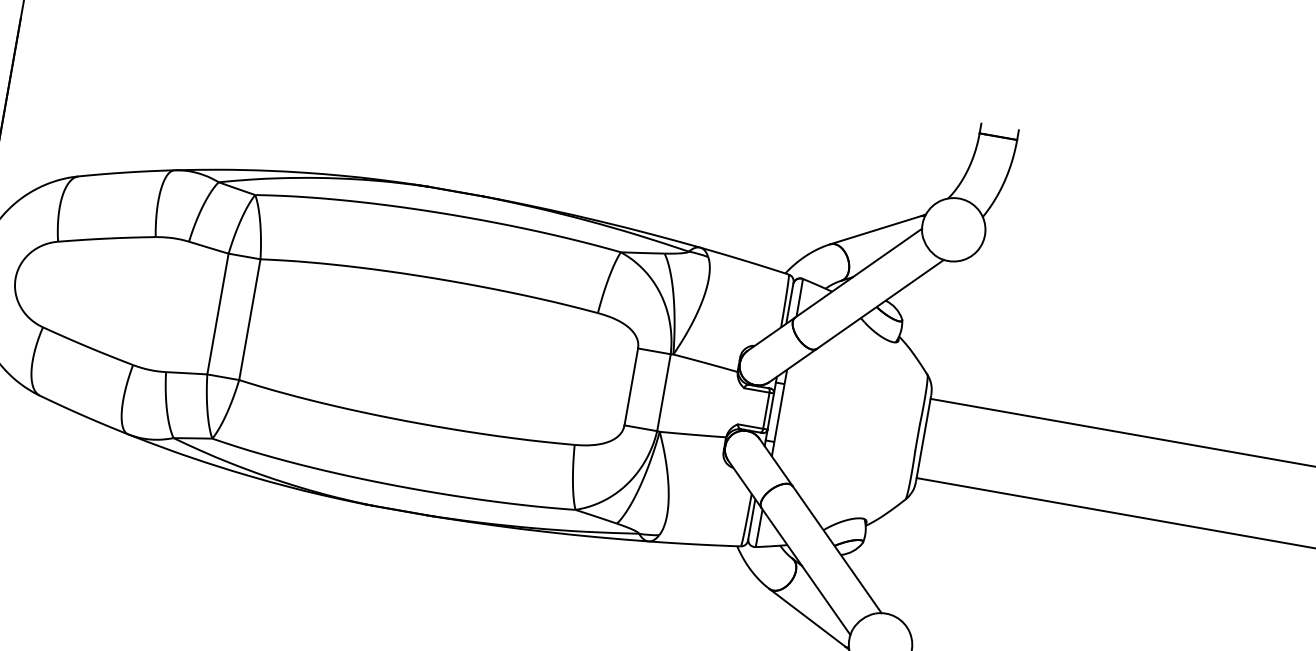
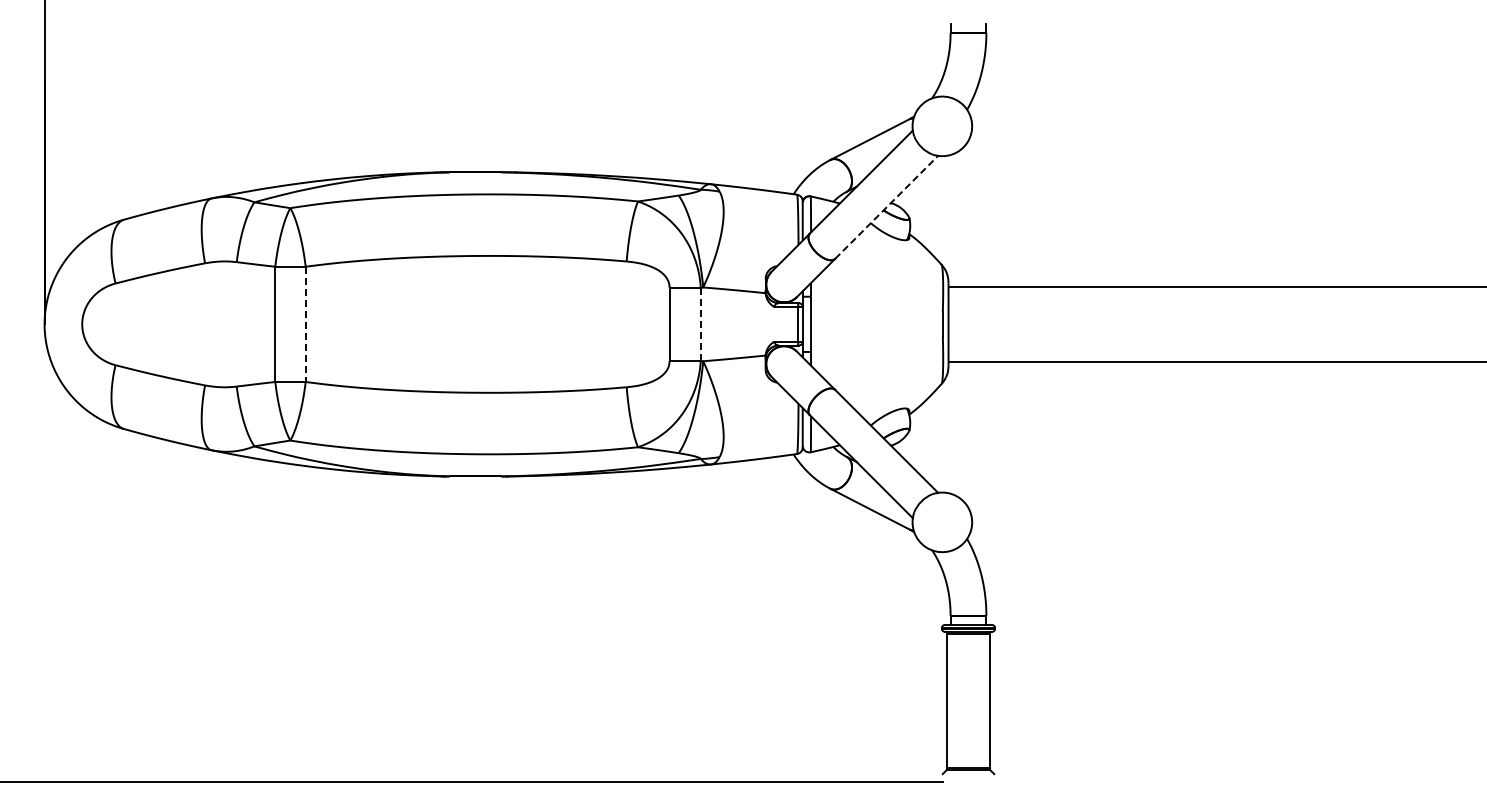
line: (880, 304) -> (886, 207), solid -> dashed
line: (249, 319) -> (305, 324), solid -> dashed
line: (663, 392) -> (700, 324), solid -> dashed

